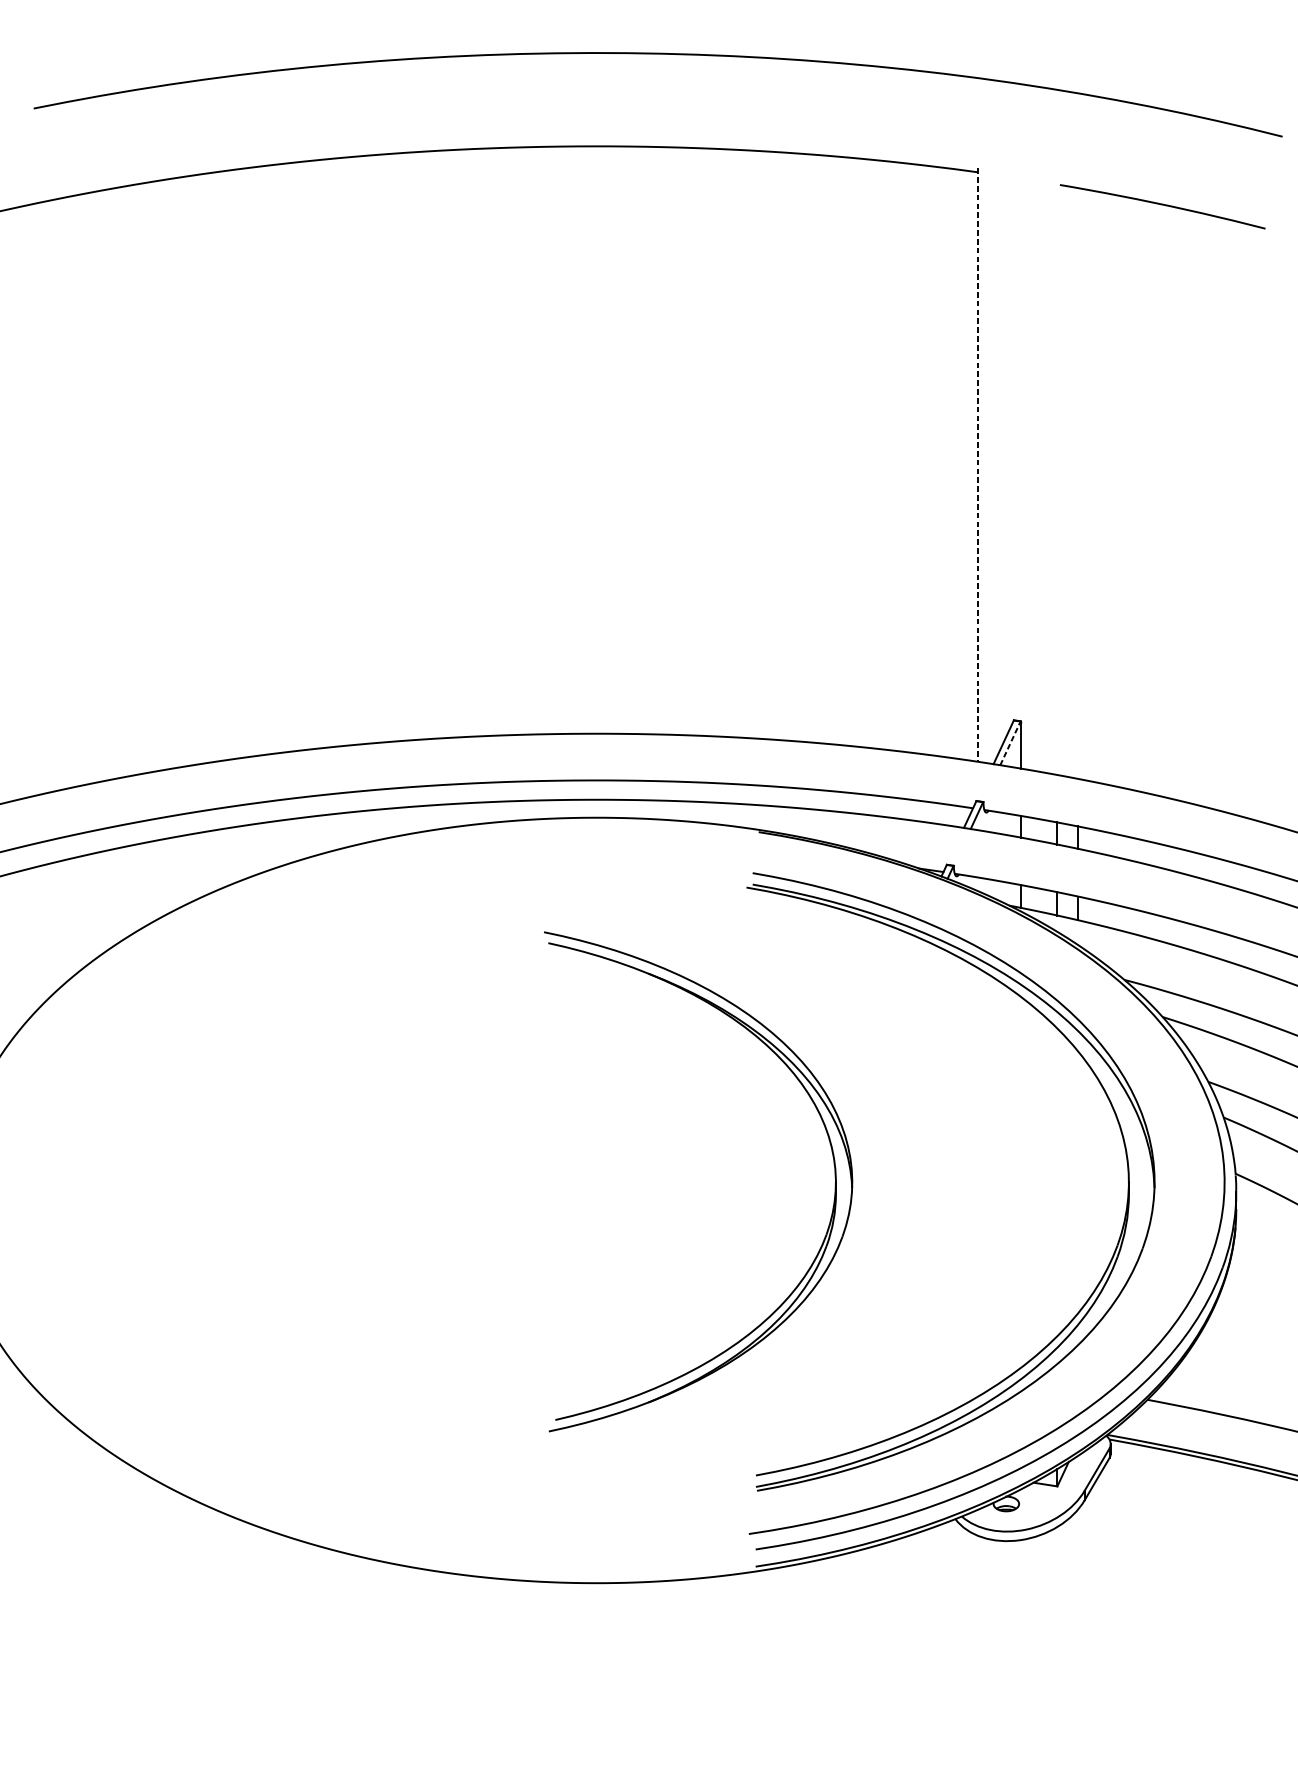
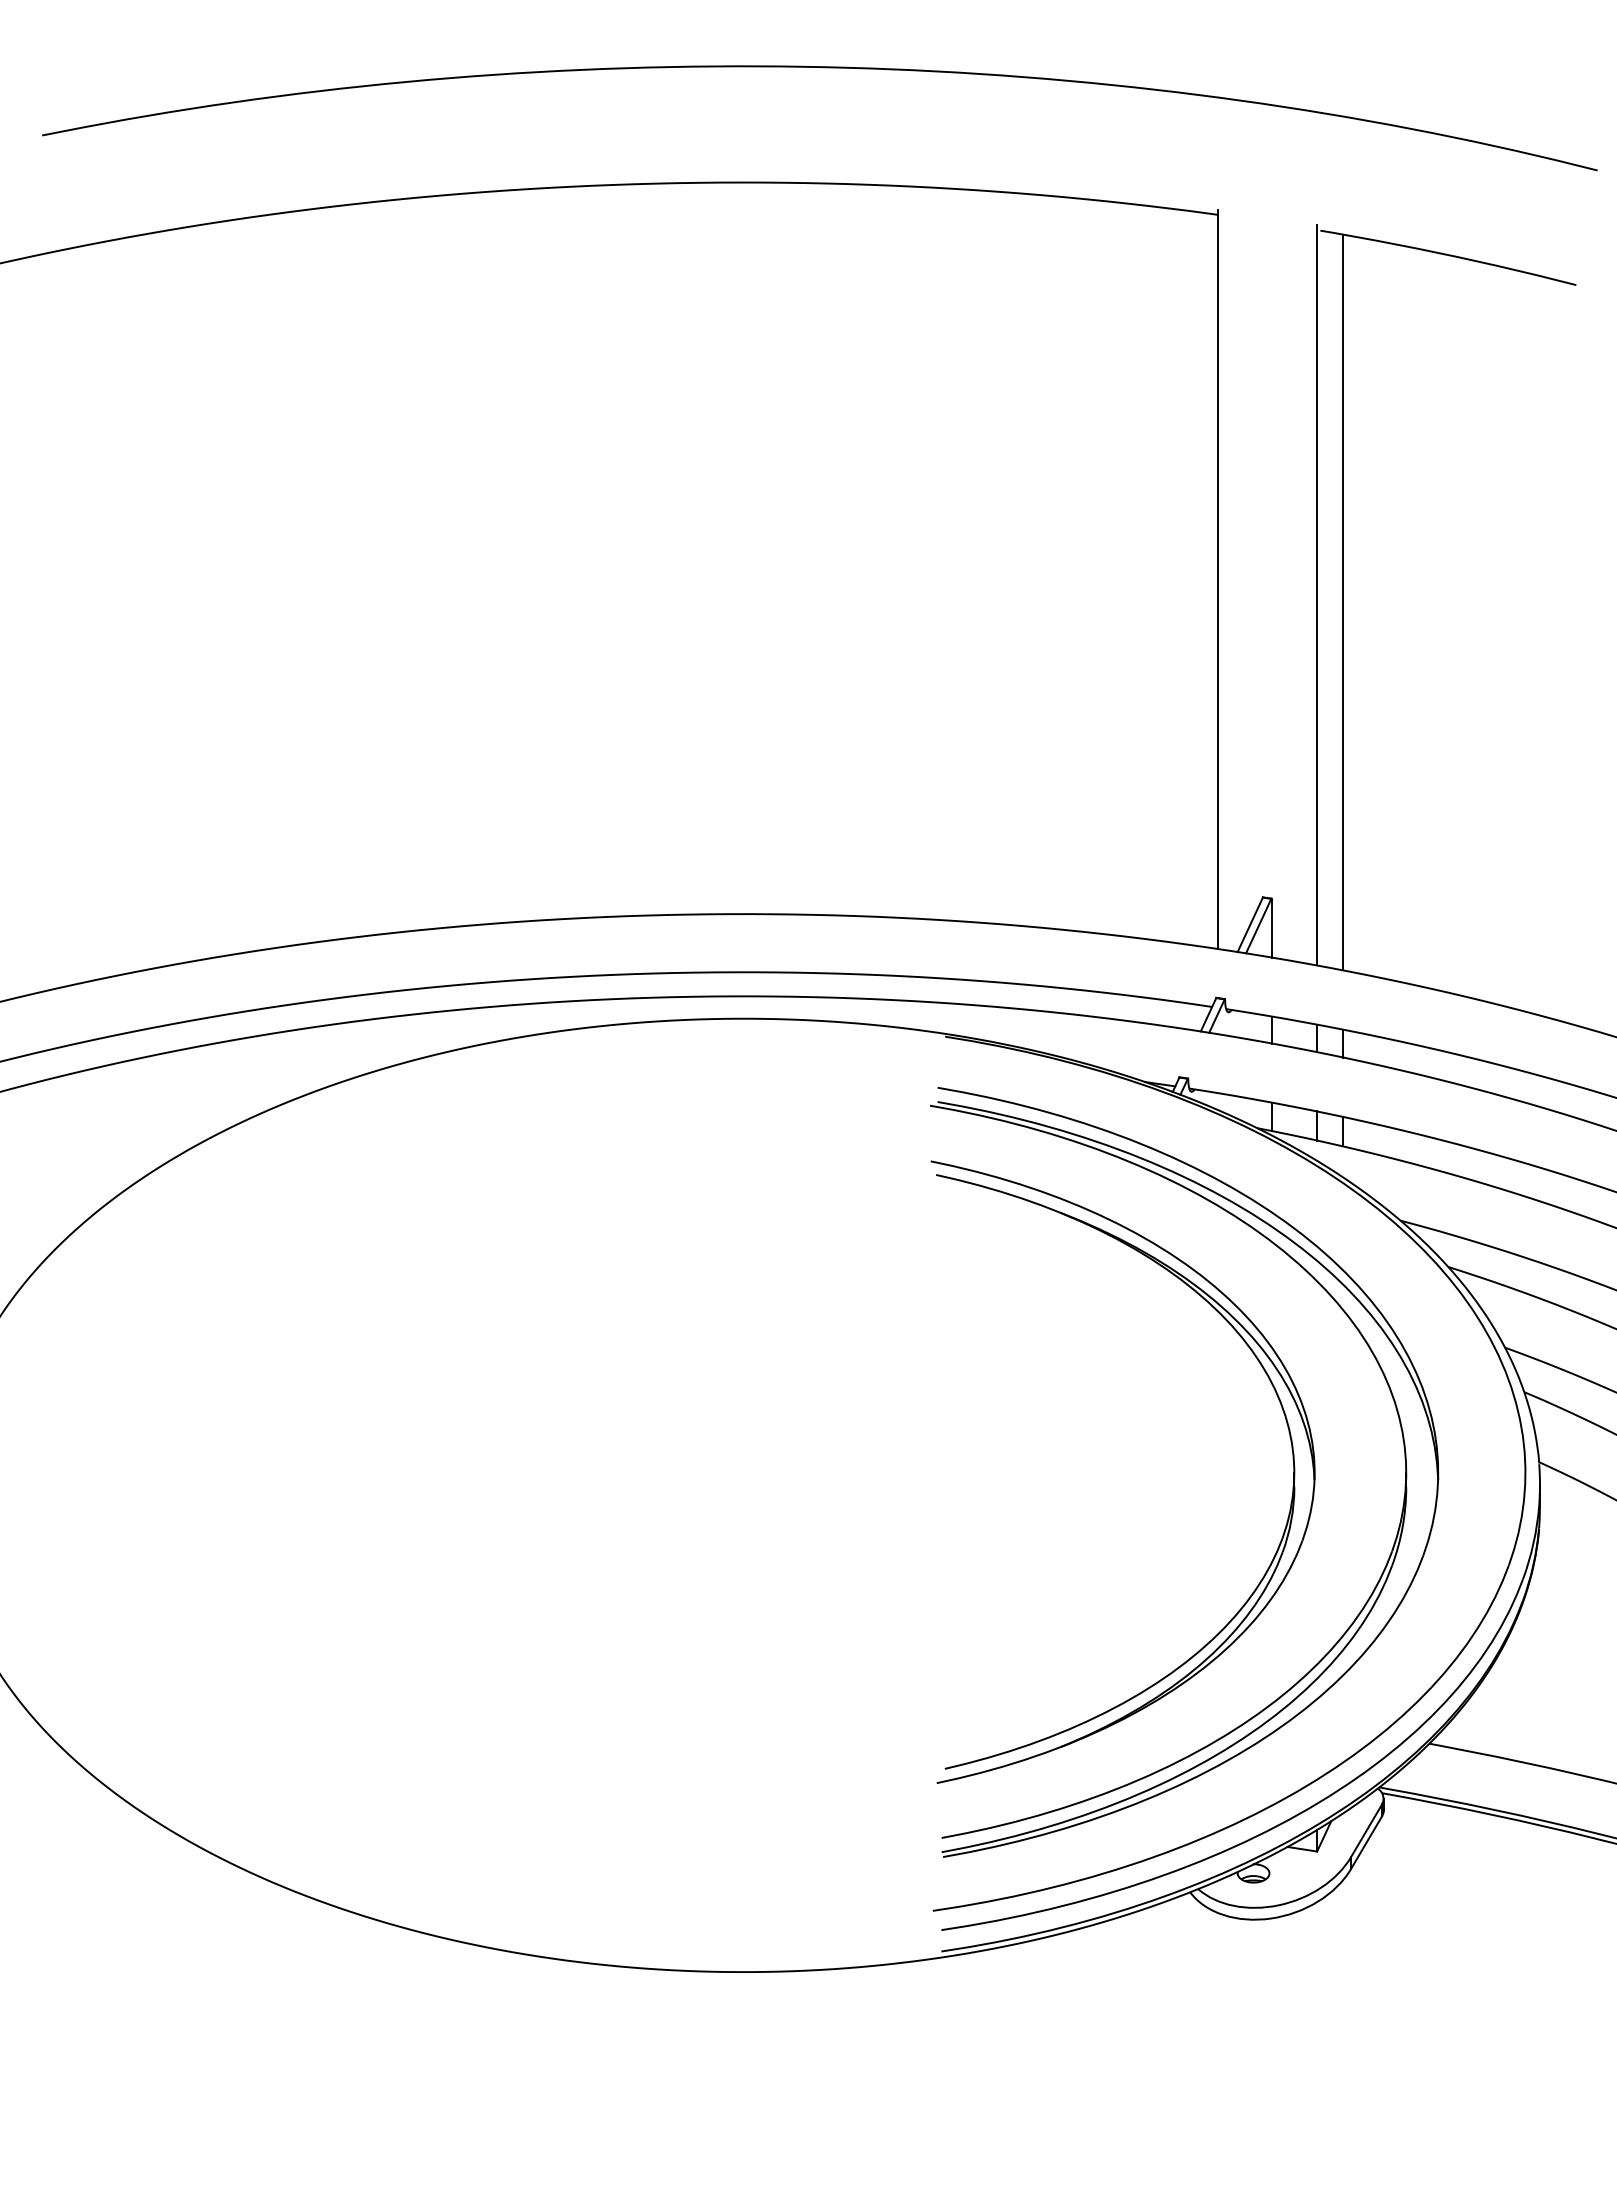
line: (978, 465) -> (1218, 579), dashed -> solid
line: (1056, 477) -> (1316, 595), added
line: (1077, 483) -> (1342, 602), added
line: (1010, 742) -> (1258, 925), dashed -> solid
part: (834, 1171) -> (1292, 1459), moved

